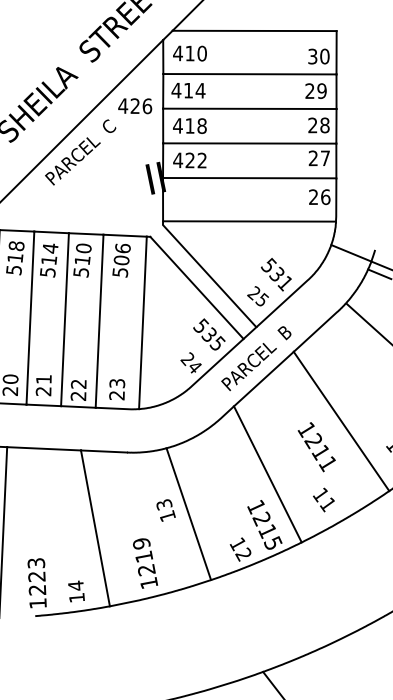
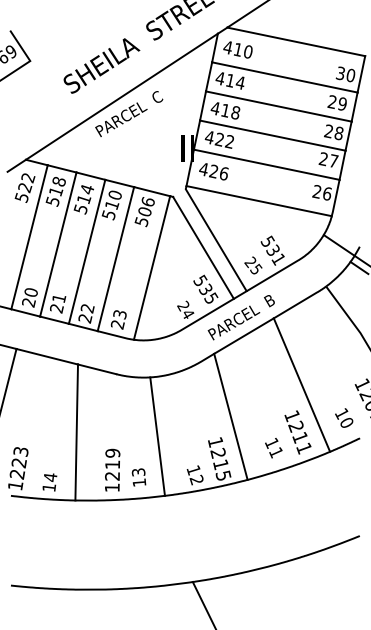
text: (134, 106) -> (213, 171), moved
text: (316, 447) -> (297, 432), moved
text: (165, 510) -> (138, 477), moved

